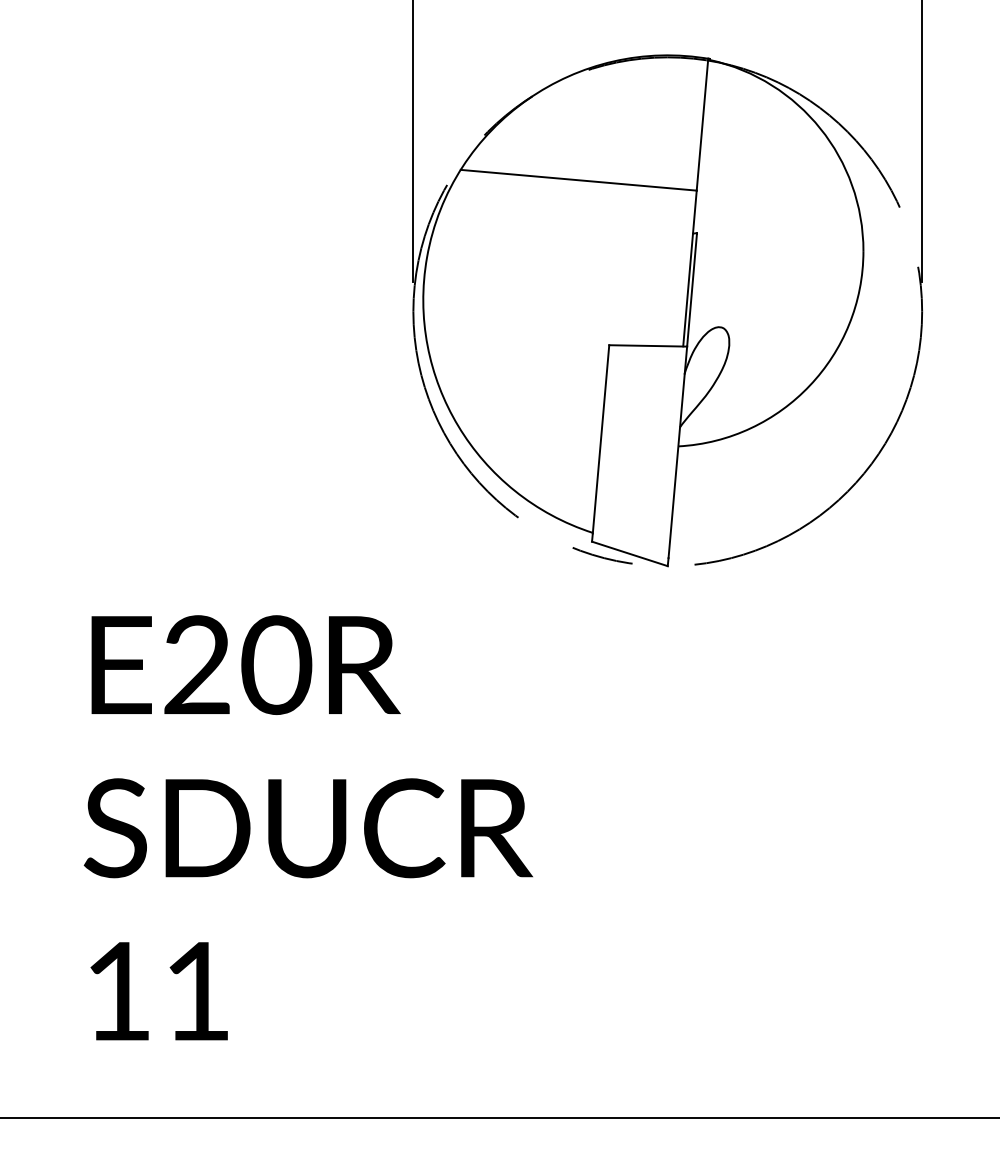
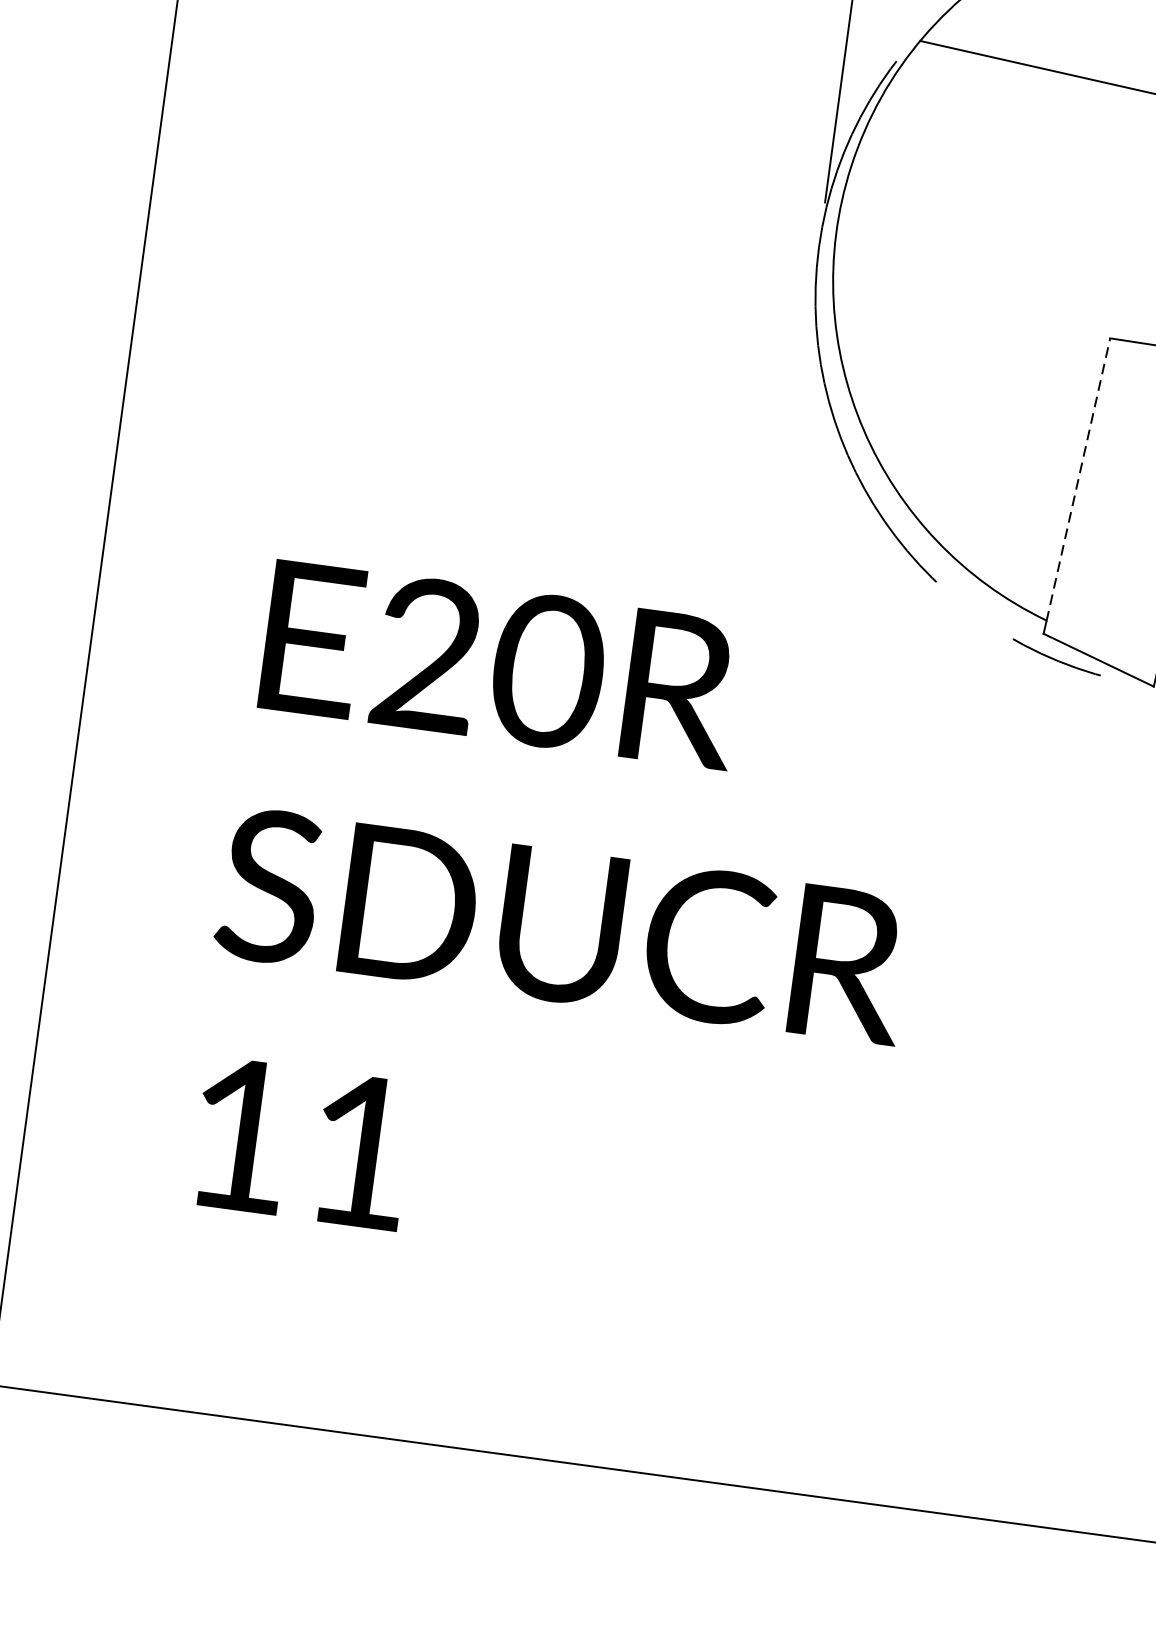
line: (601, 438) -> (1079, 478), solid -> dashed
text: (307, 827) -> (561, 924), moved

